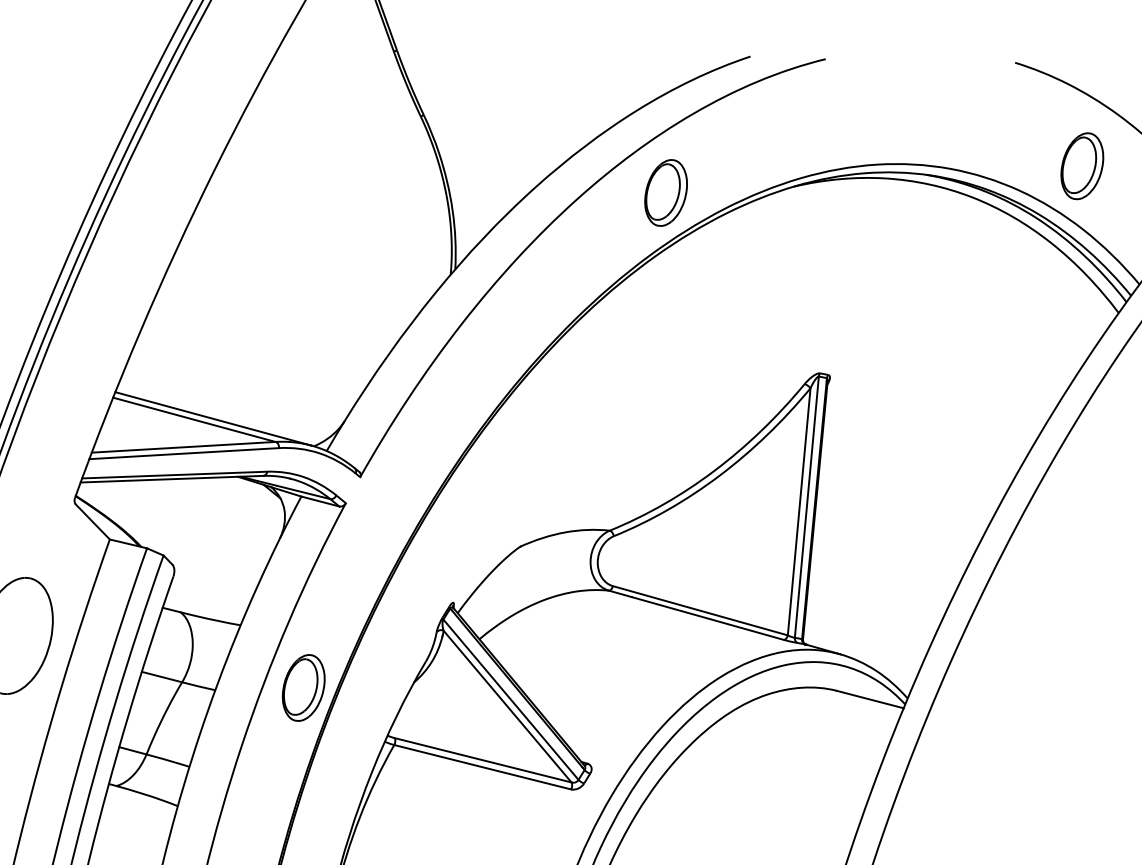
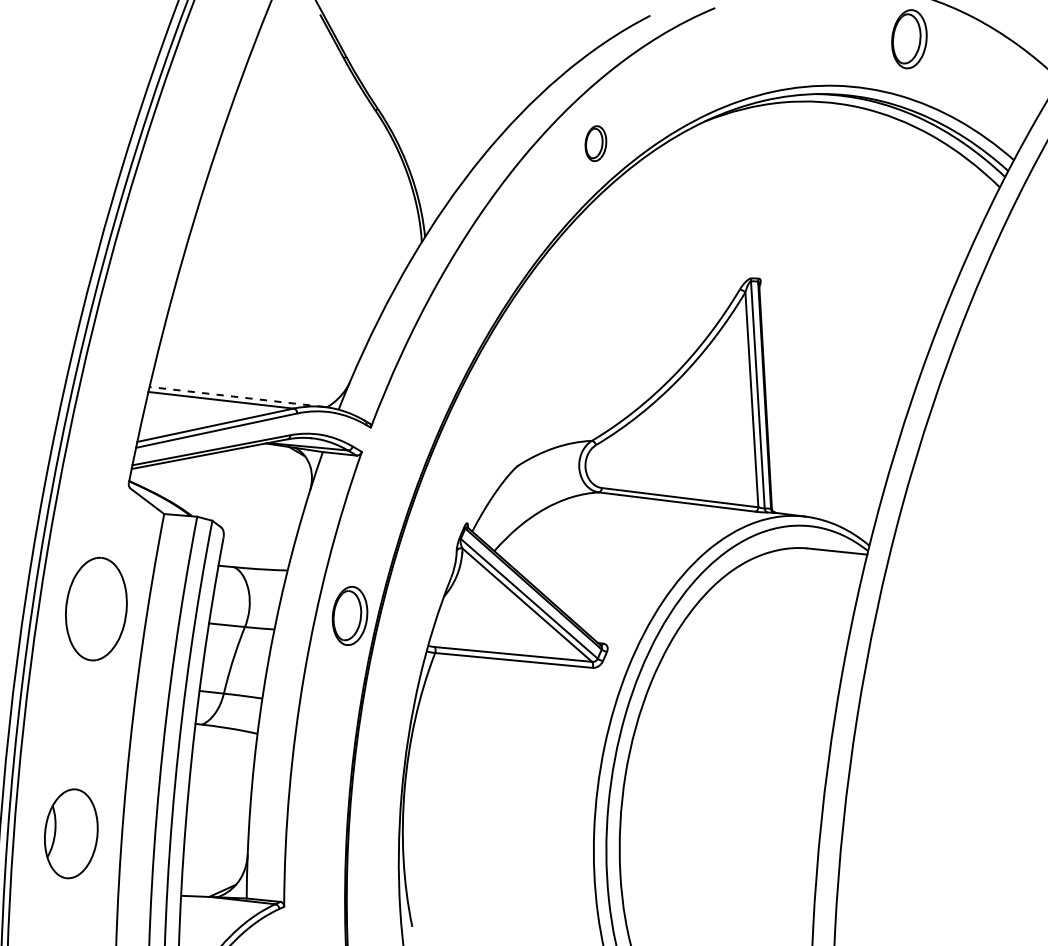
part: (1082, 166) -> (909, 39), moved
part: (665, 192) -> (595, 143), size x0.6
line: (212, 418) -> (236, 396), solid -> dashed

